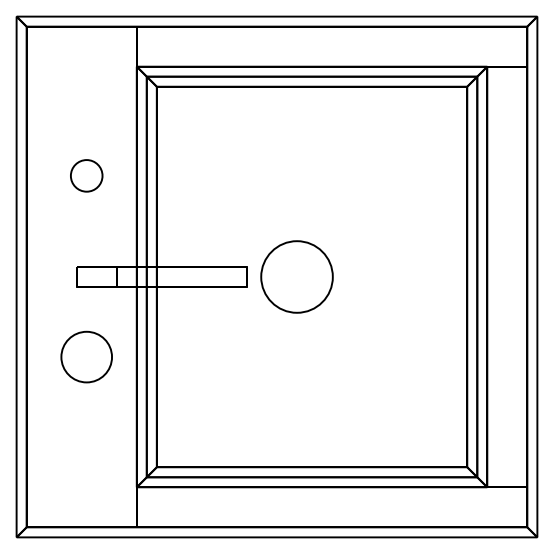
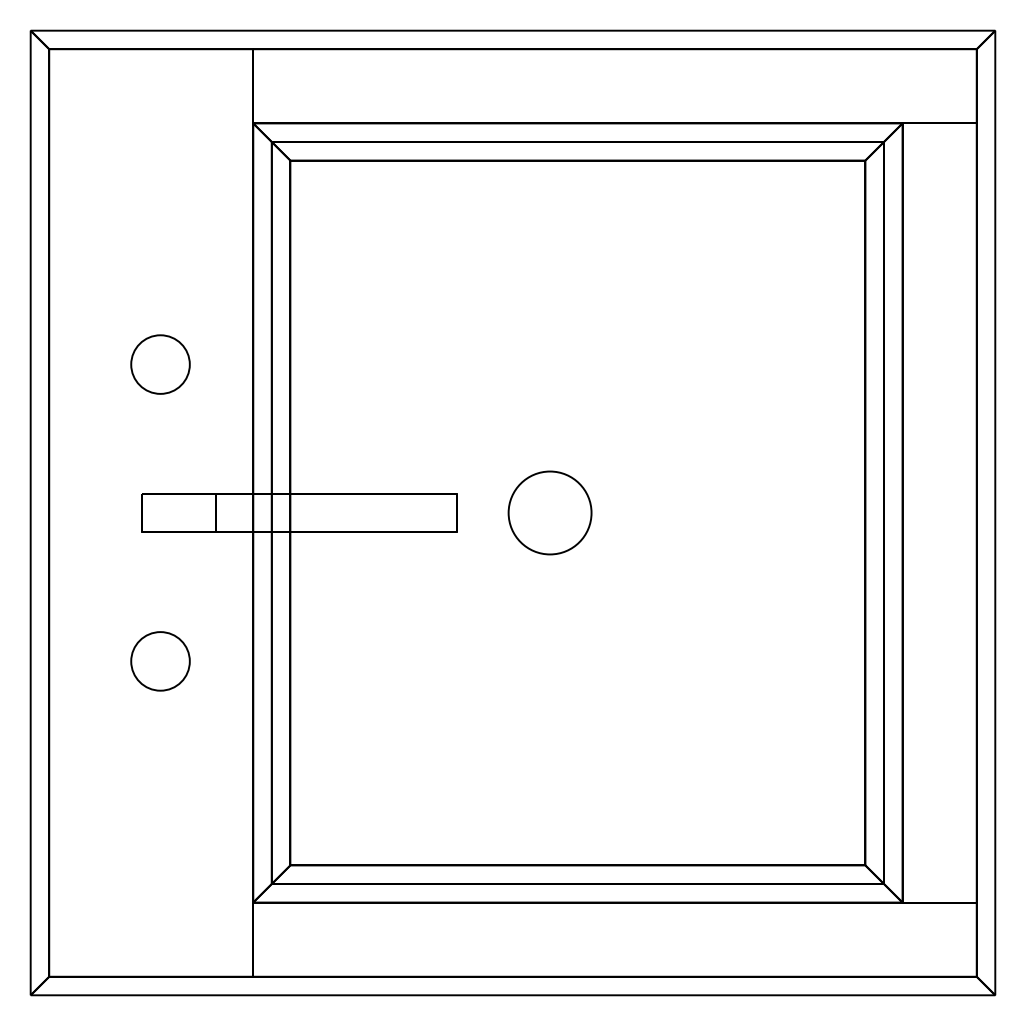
circle: (86, 175) -> (160, 363), moved
circle: (296, 276) -> (549, 512), size x0.62
circle: (86, 356) -> (160, 660), size x0.62

